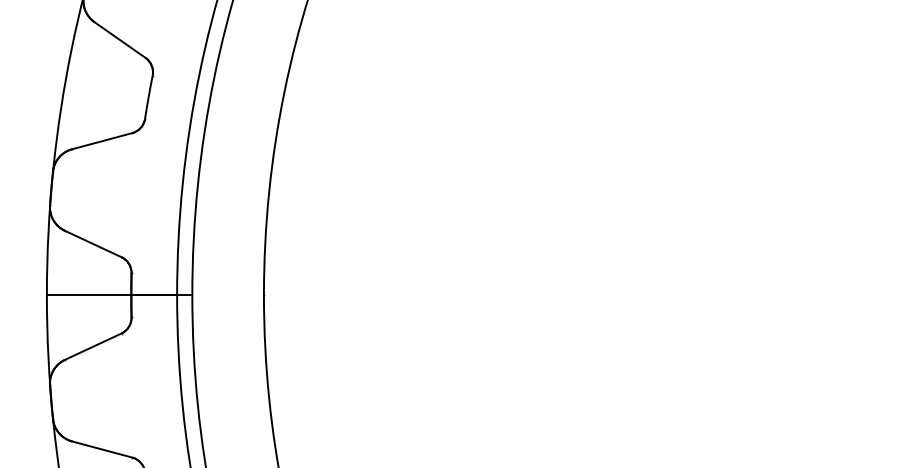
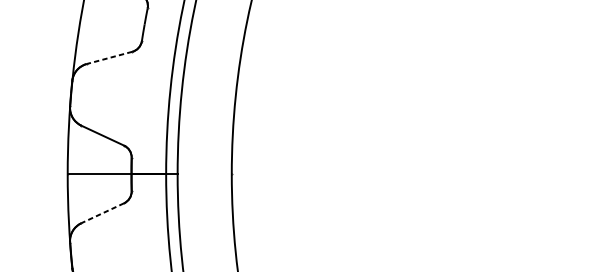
line: (101, 141) -> (108, 58), solid -> dashed
line: (92, 346) -> (102, 213), solid -> dashed

